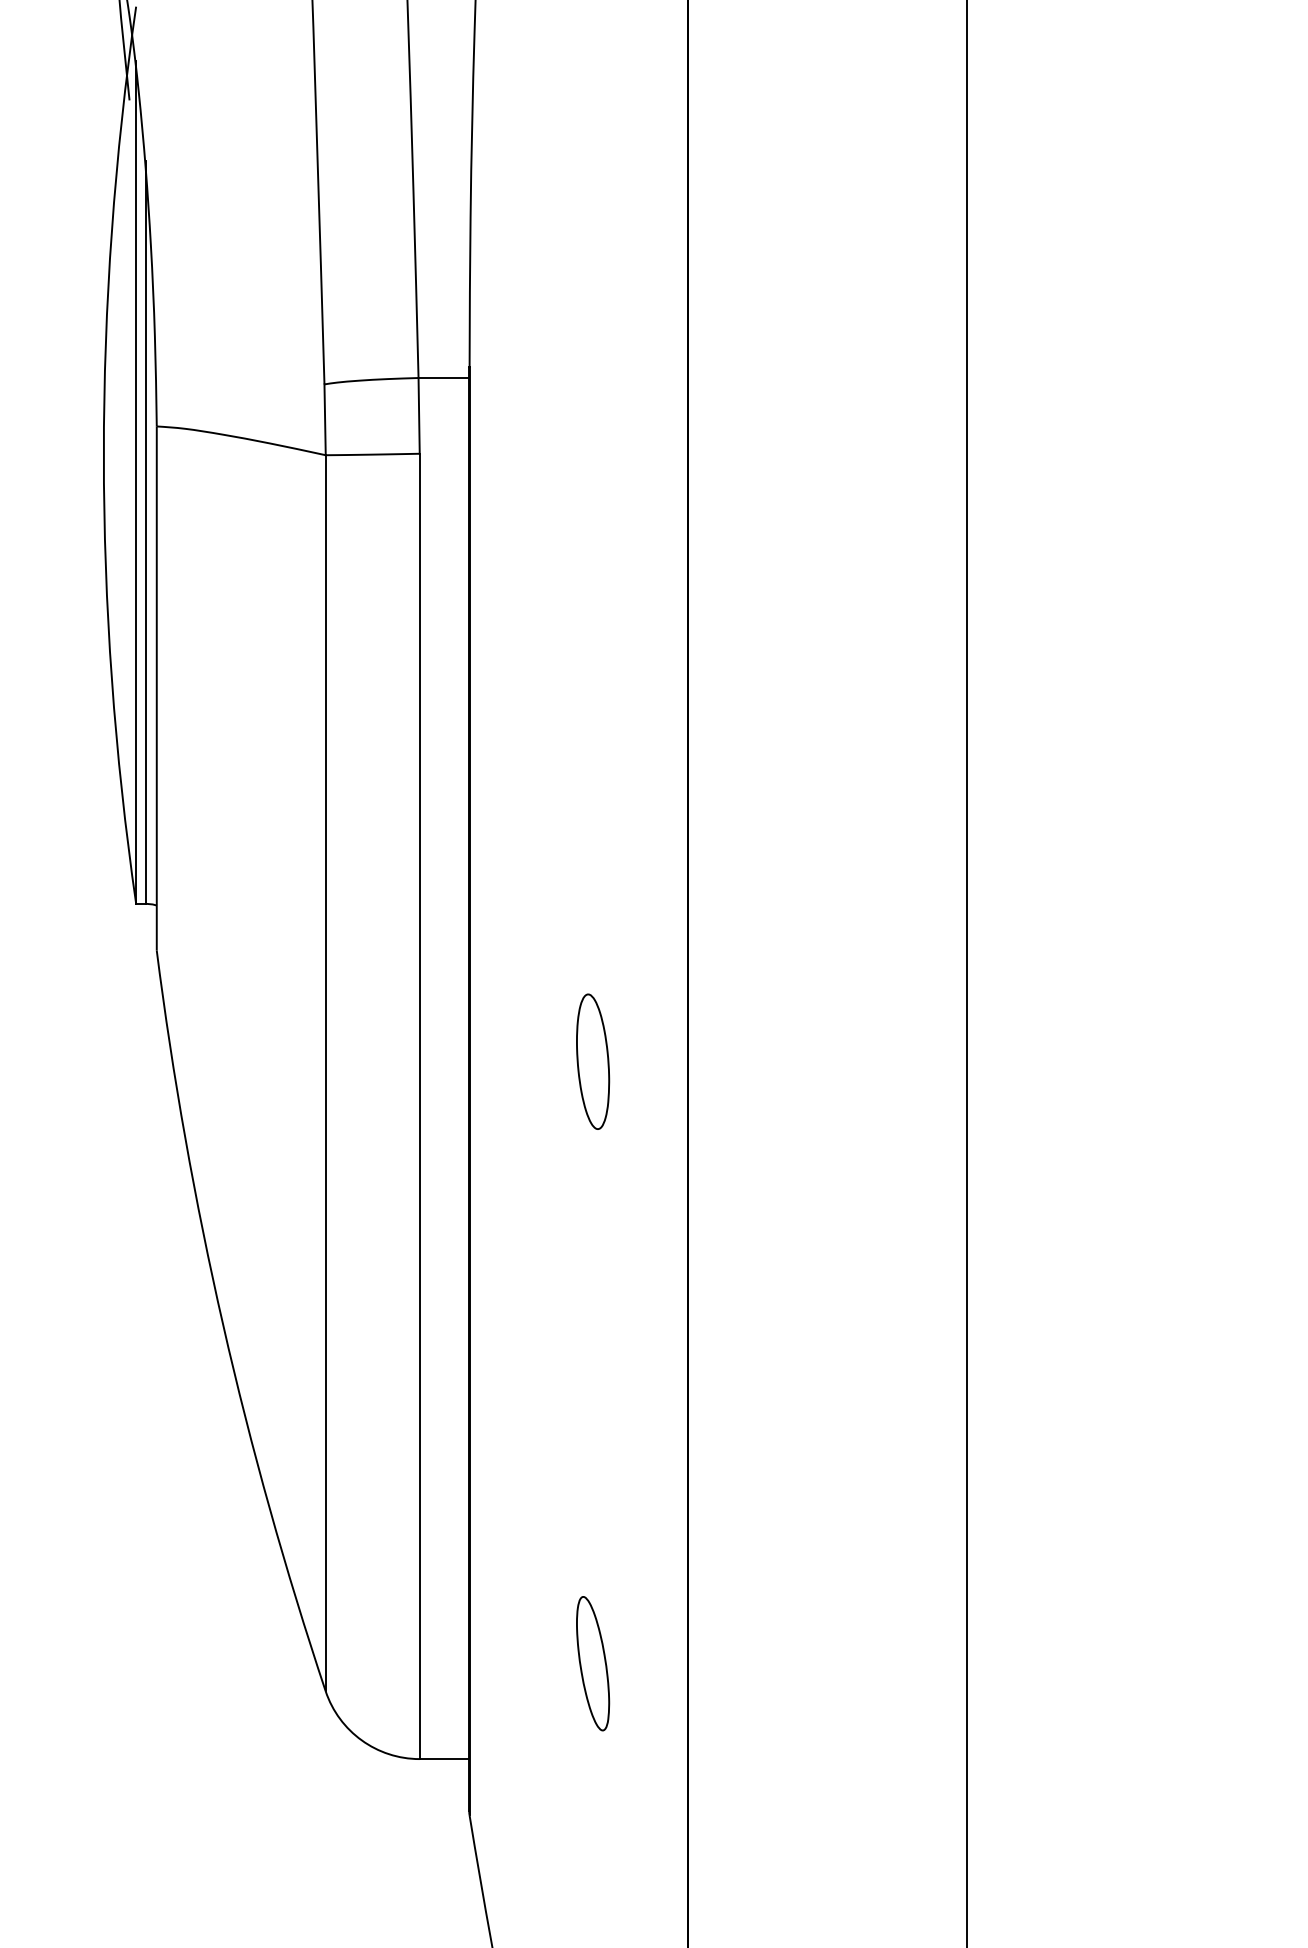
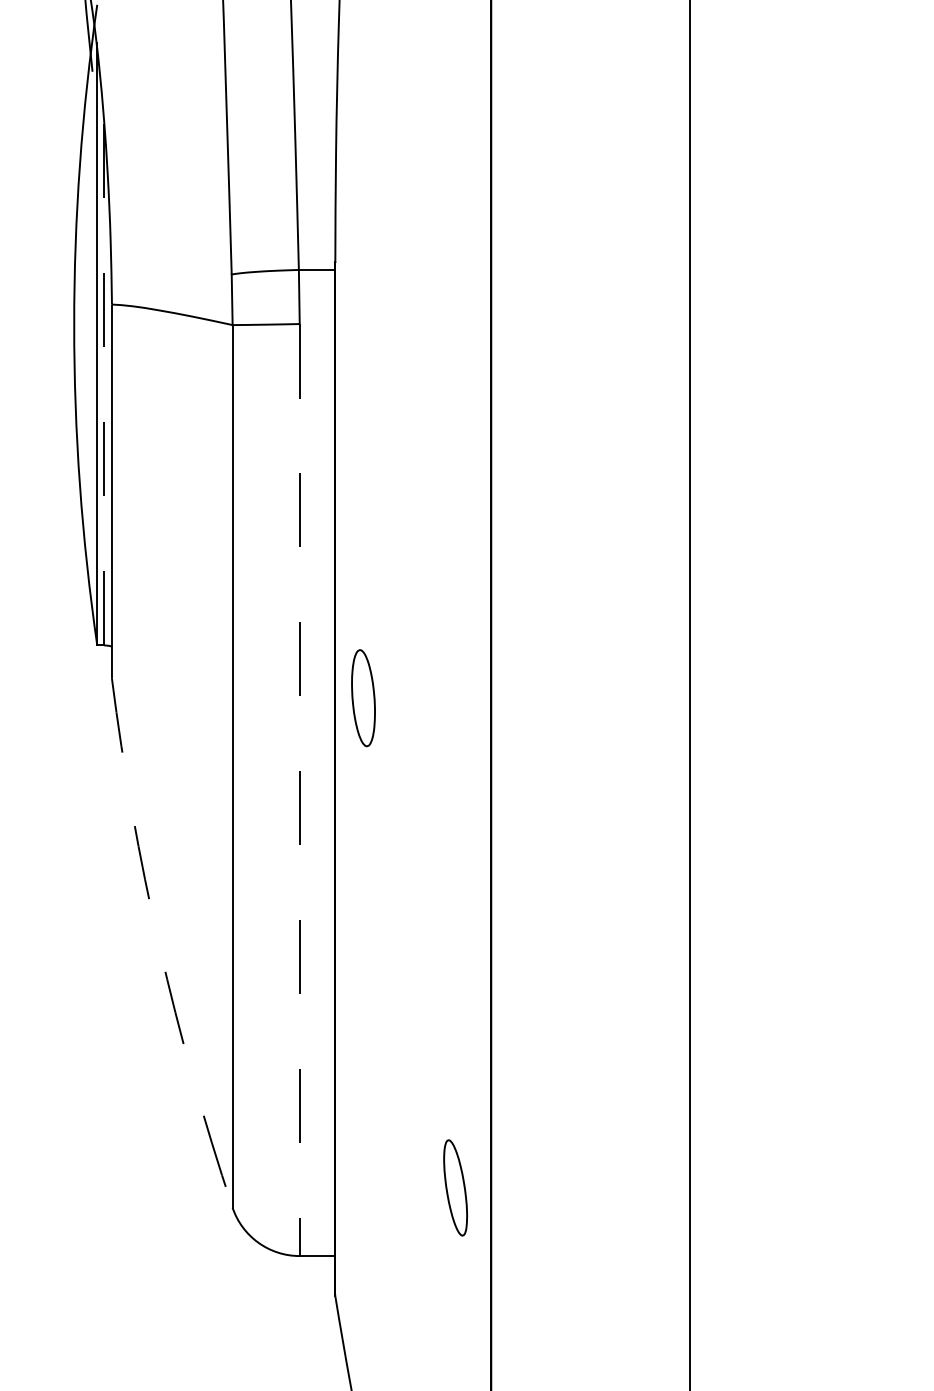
line: (145, 531) -> (103, 379), solid -> dashed
part: (593, 1061) -> (363, 697), moved
line: (419, 1106) -> (299, 790), solid -> dashed
arc: (223, 1325) -> (159, 946), solid -> dashed
part: (593, 1663) -> (455, 1187), moved

